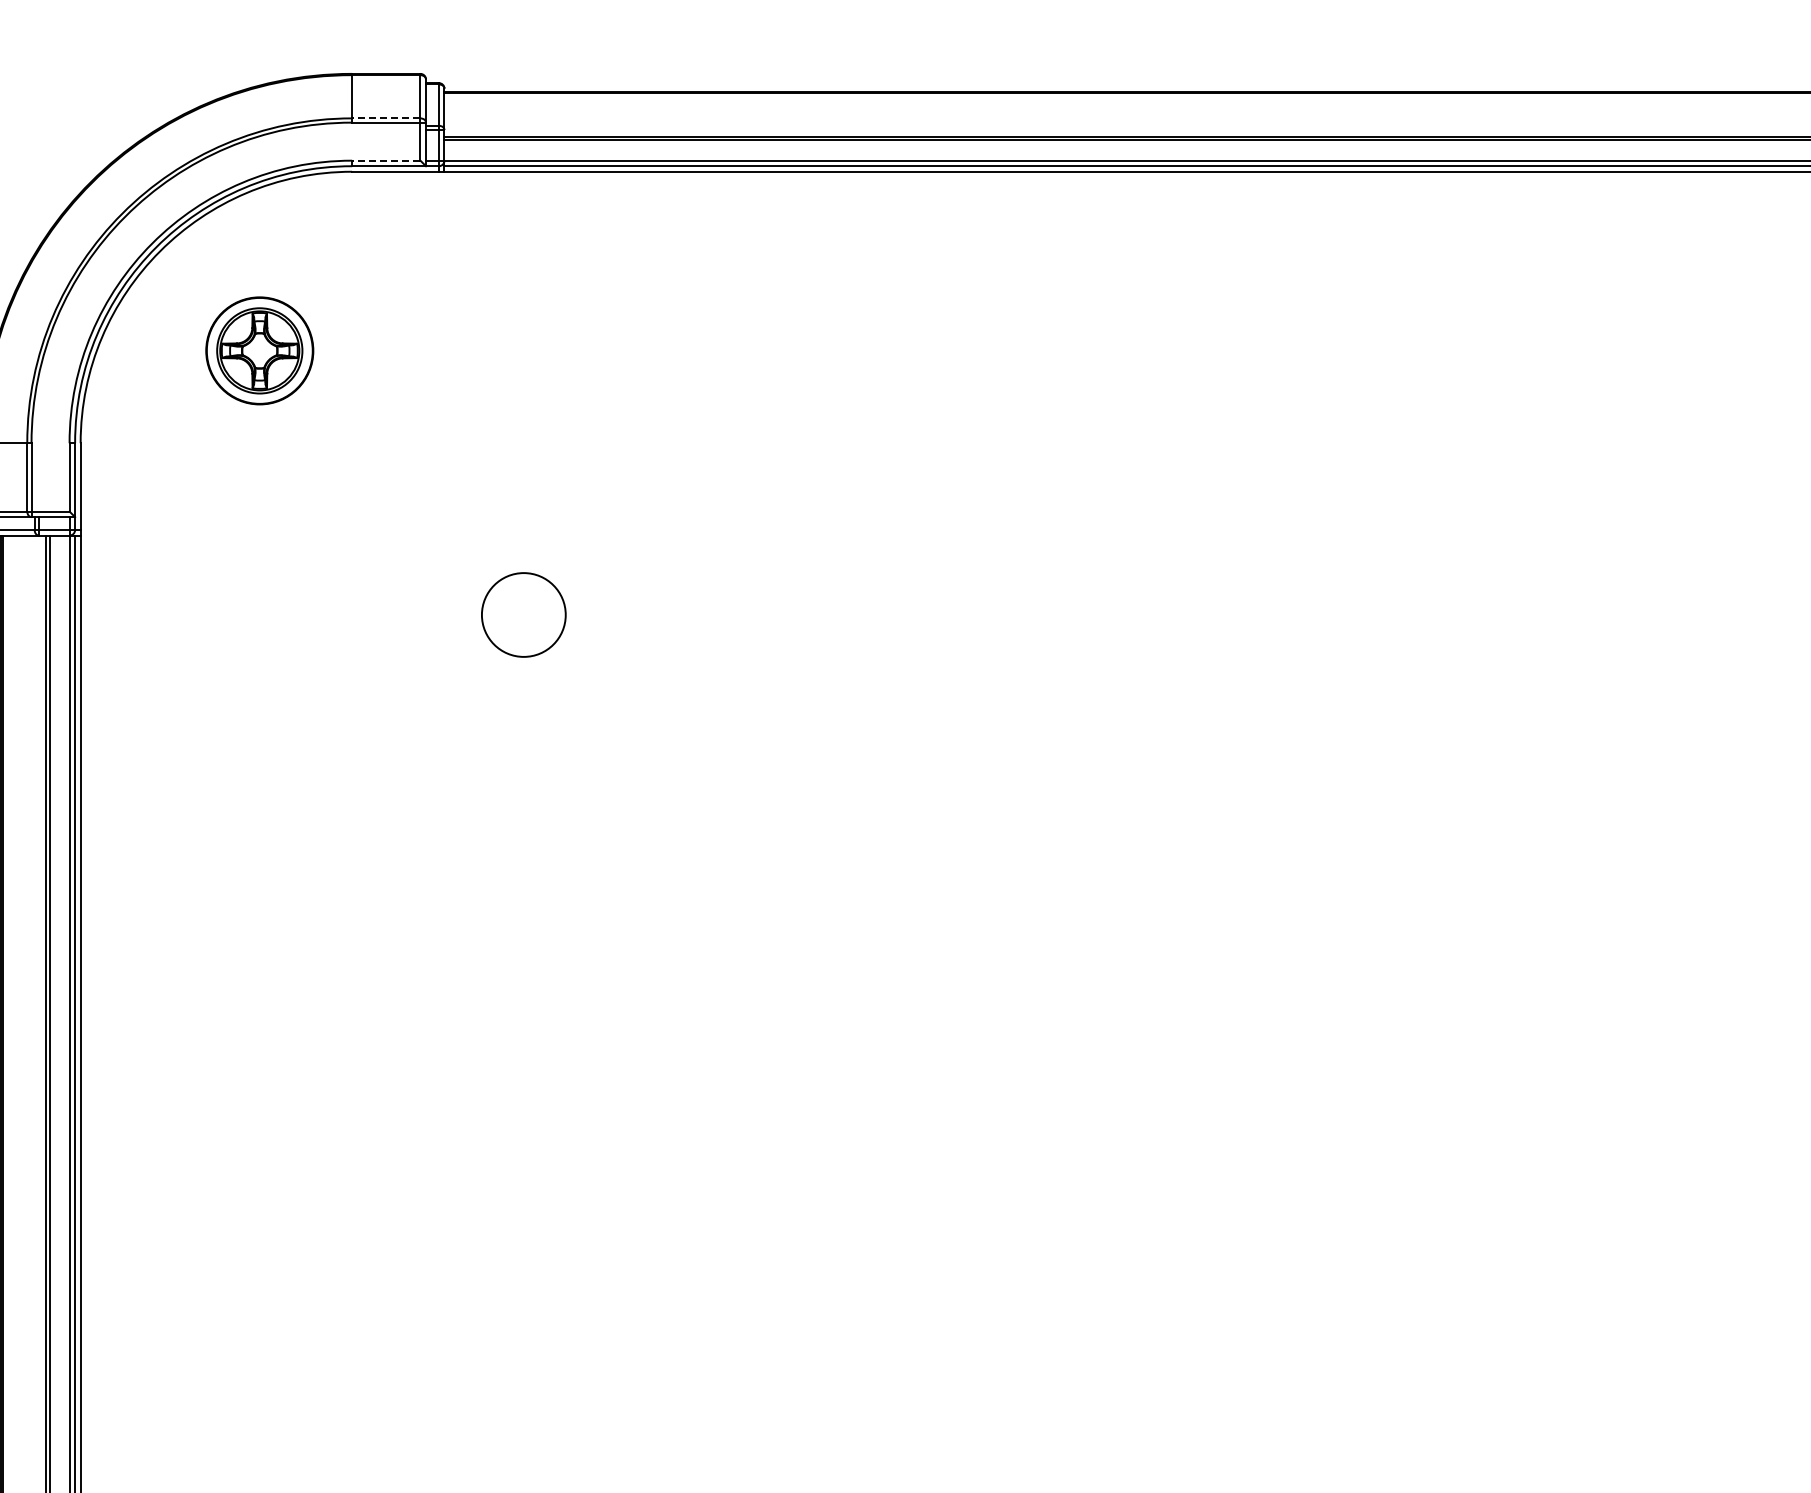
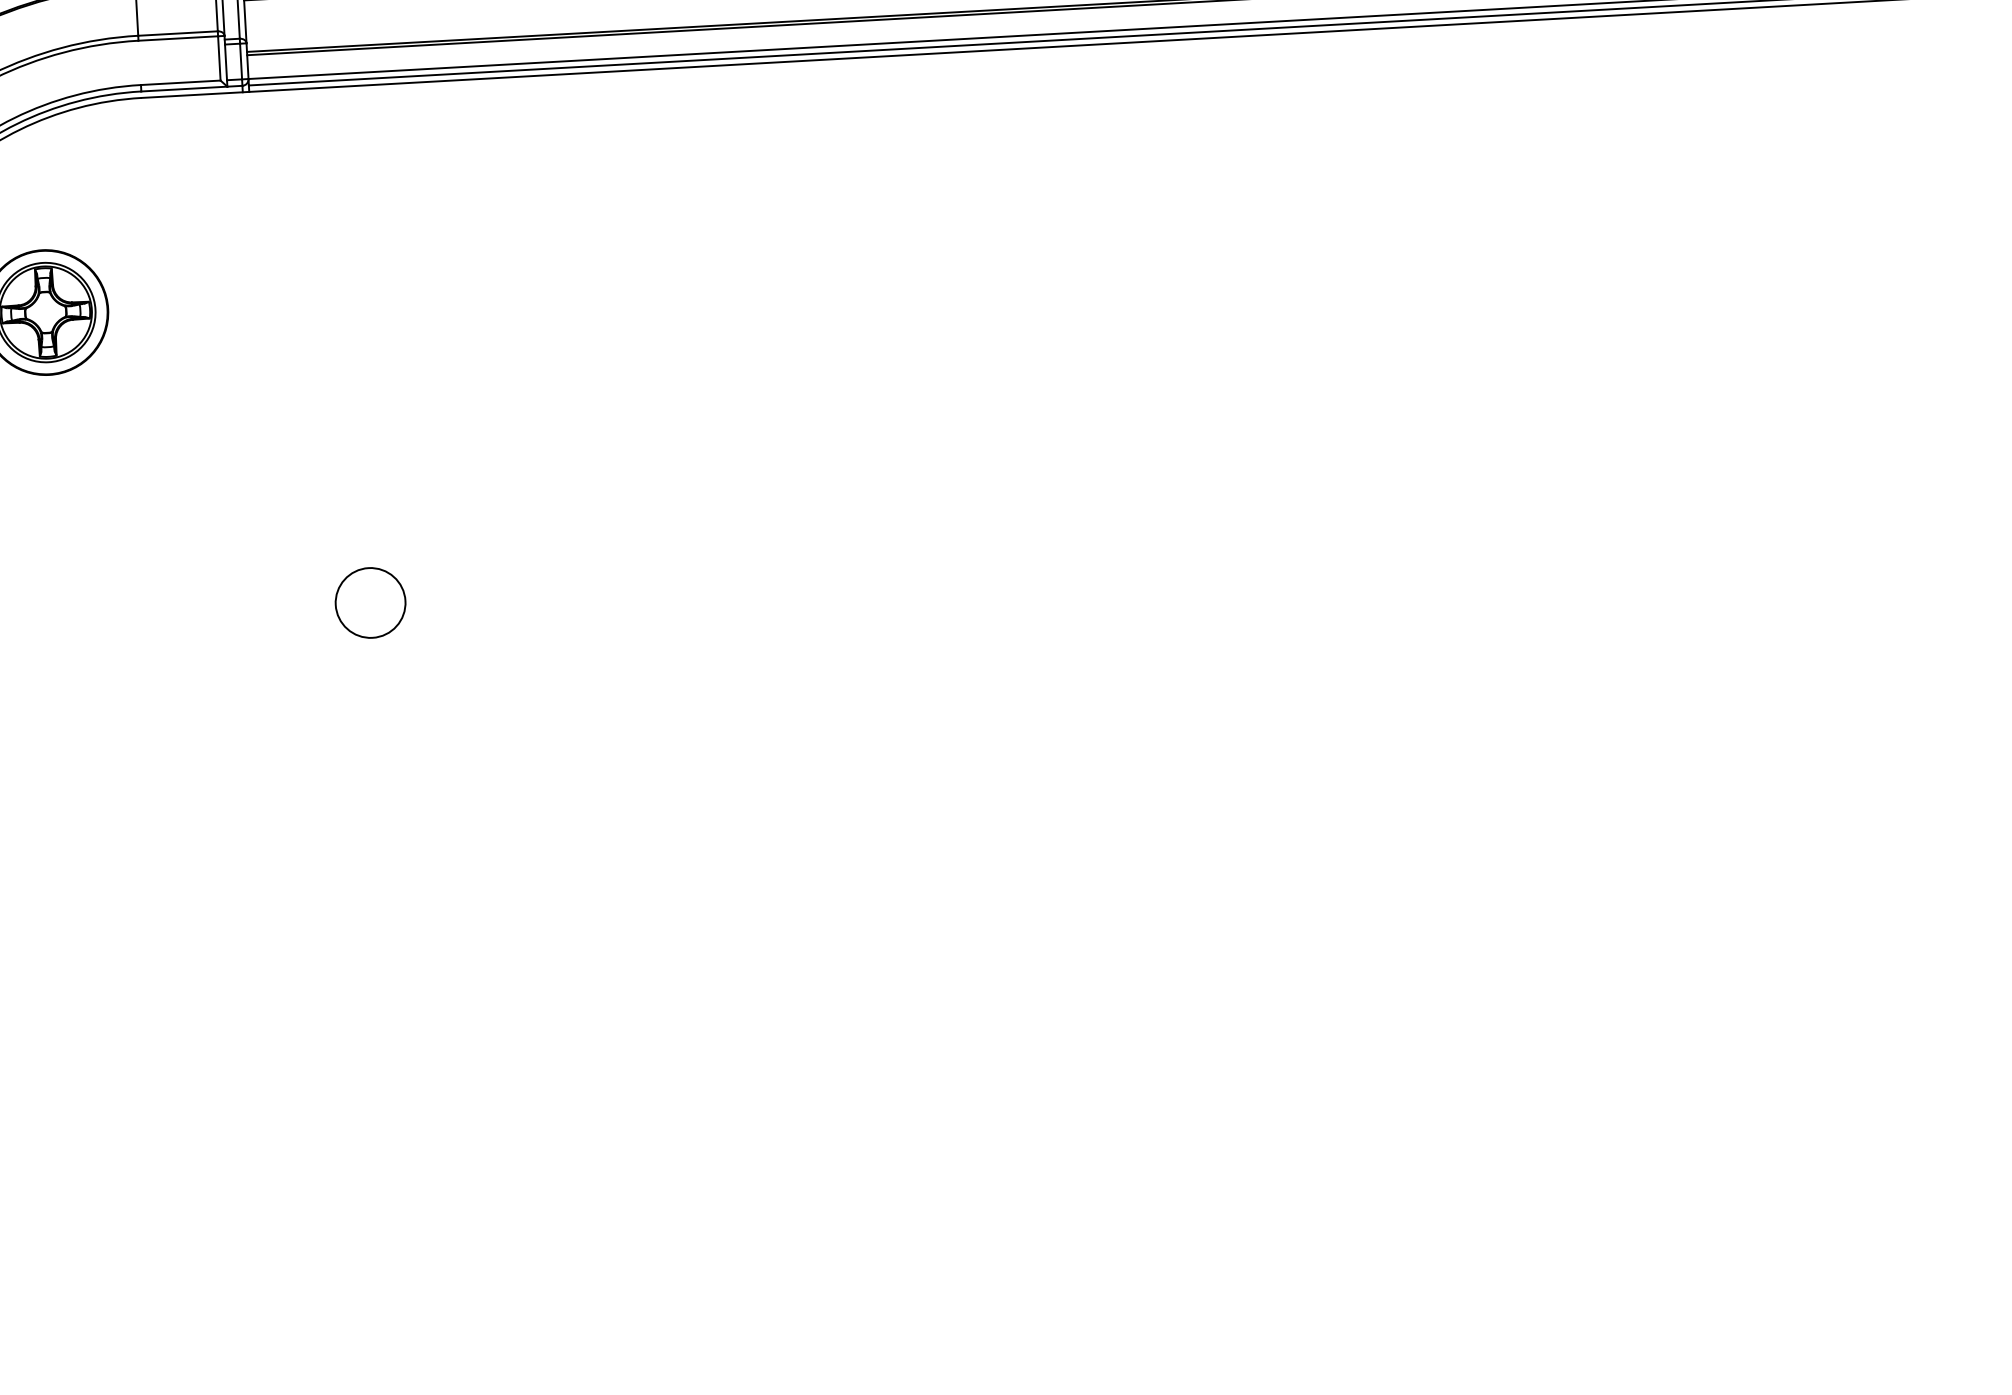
line: (385, 118) -> (177, 33), dashed -> solid
line: (385, 160) -> (179, 82), dashed -> solid
circle: (523, 614) -> (370, 602), size x0.71

